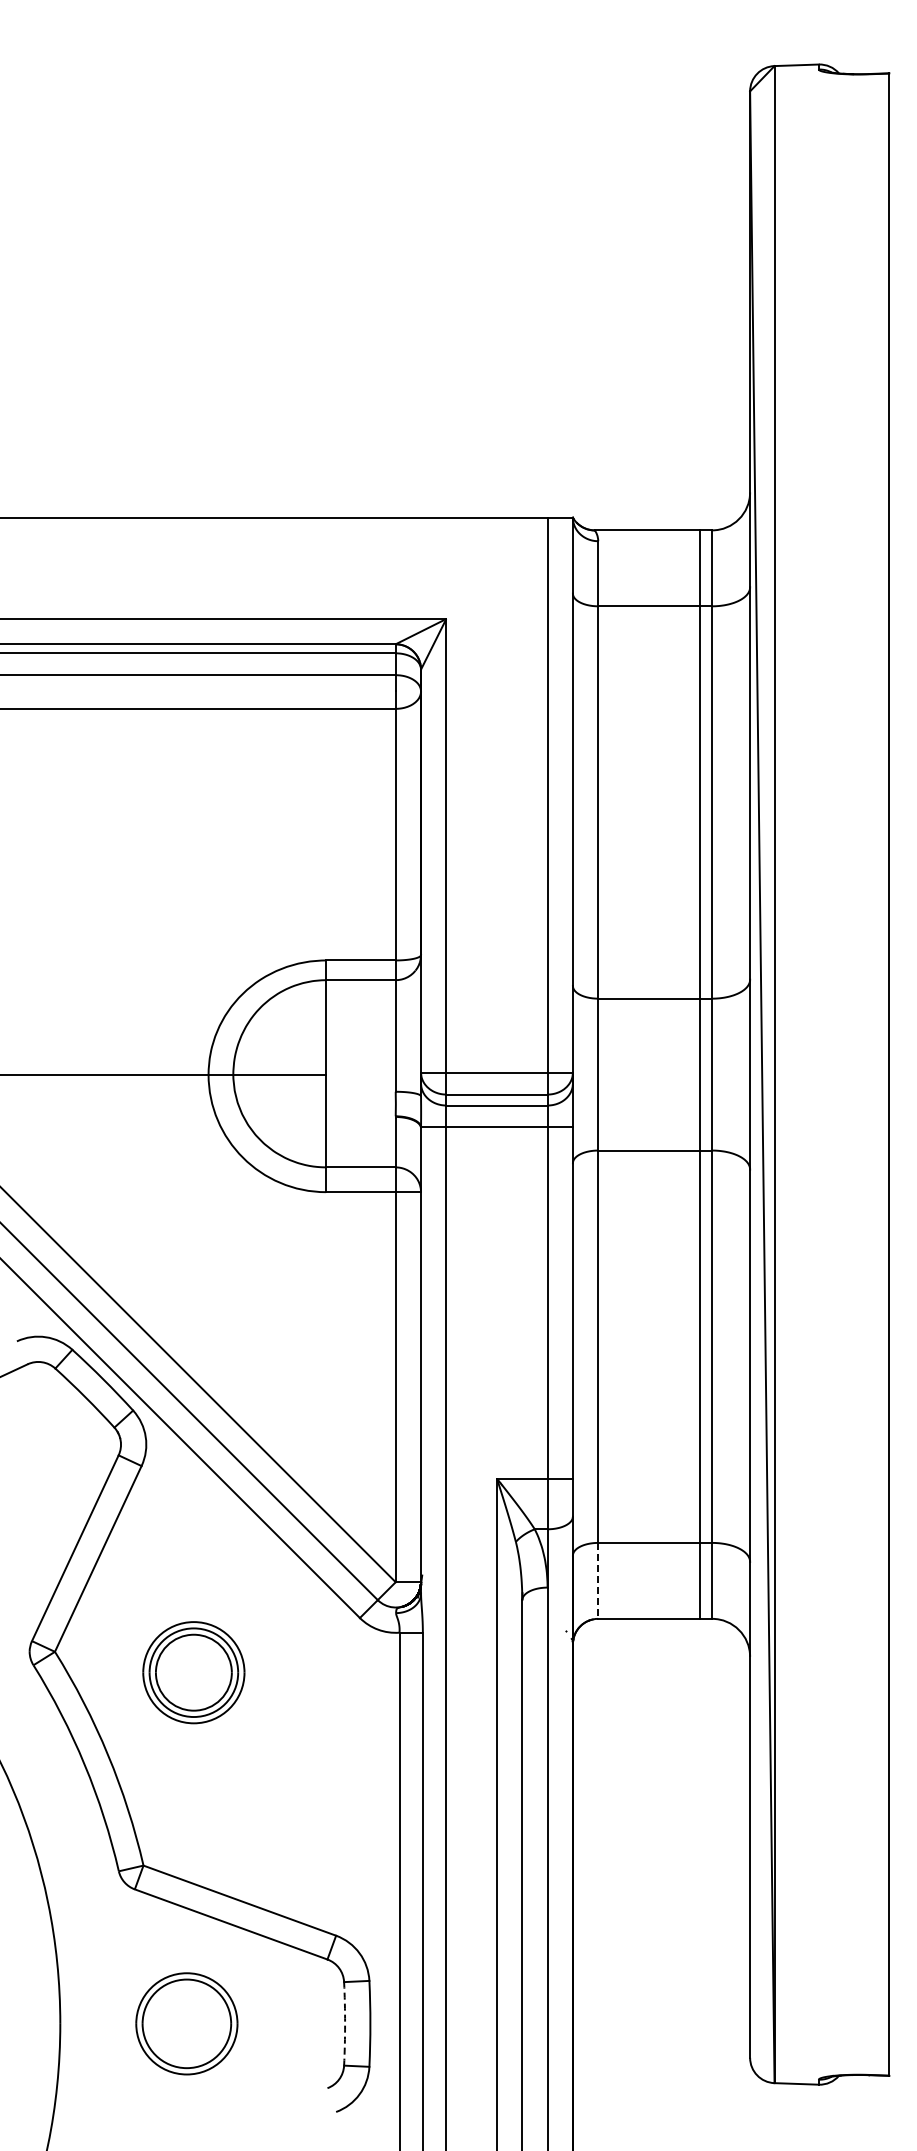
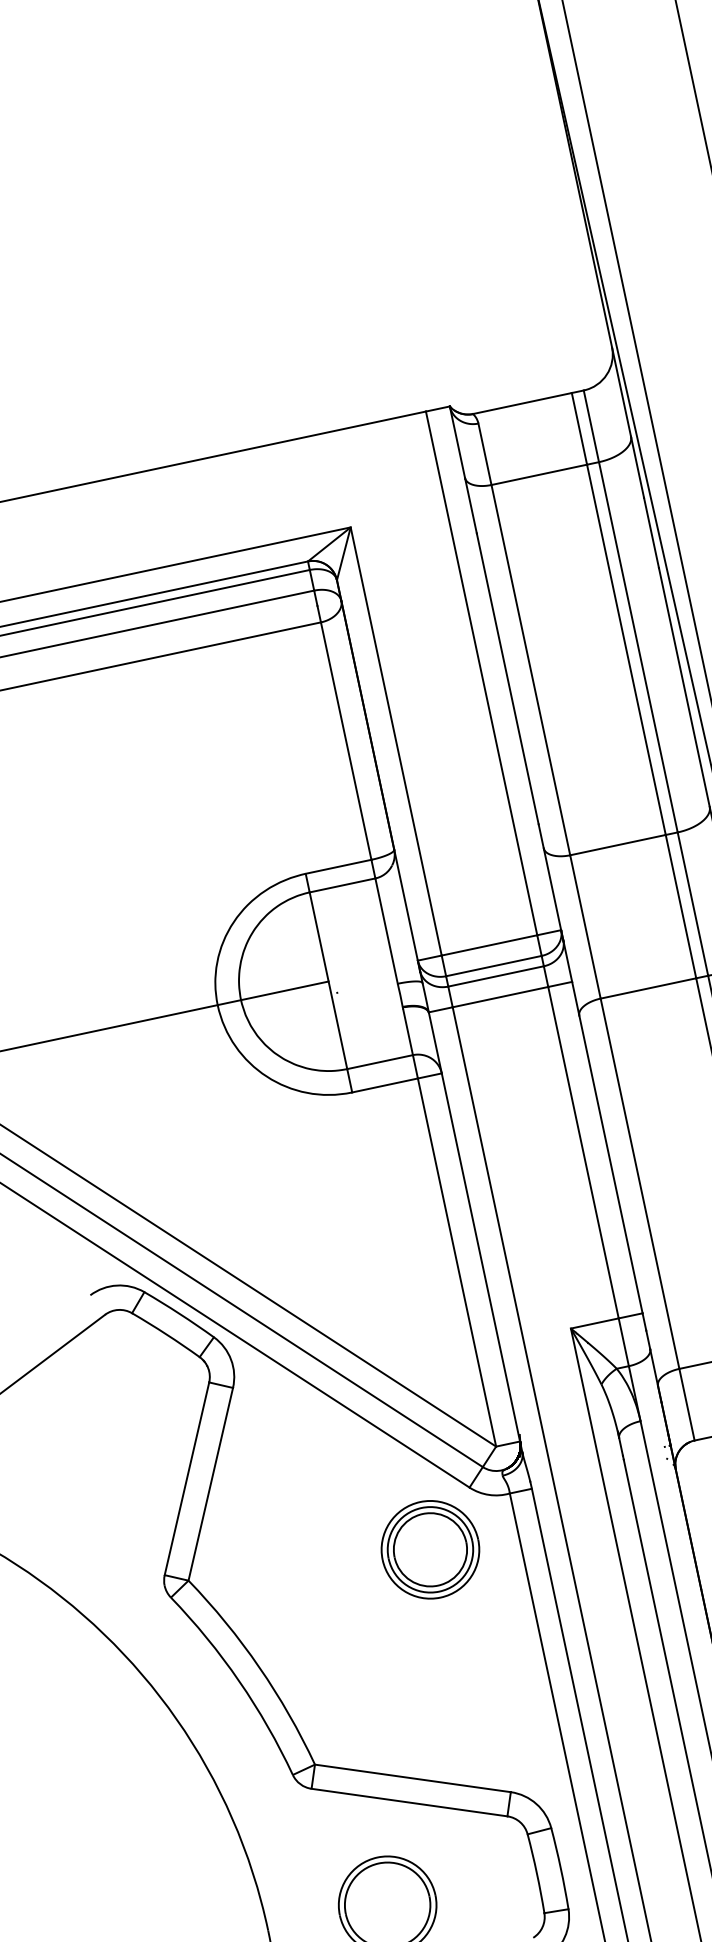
line: (598, 1580) -> (687, 1404), dashed -> solid
part: (193, 1672) -> (430, 1549), moved
arc: (345, 2023) -> (537, 1873), dashed -> solid

